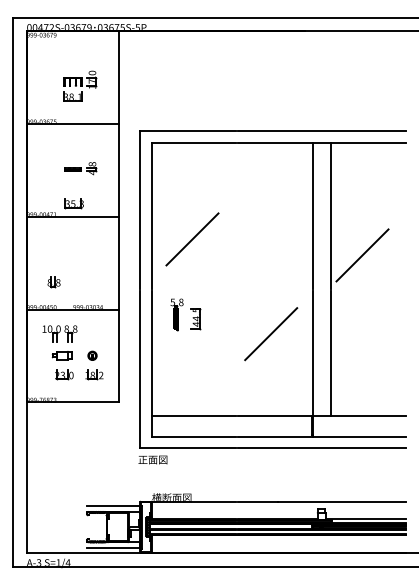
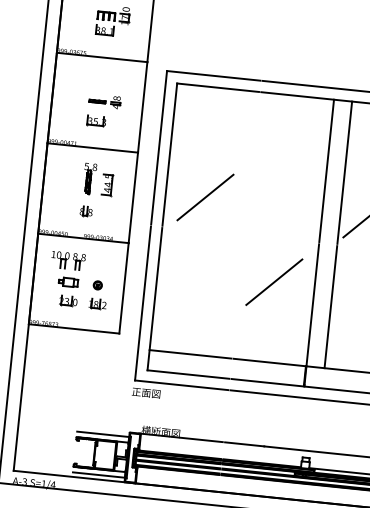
part: (73, 203) -> (96, 121), moved
line: (192, 239) -> (205, 197), moved
part: (53, 282) -> (85, 211), moved
part: (178, 314) -> (91, 178), moved

